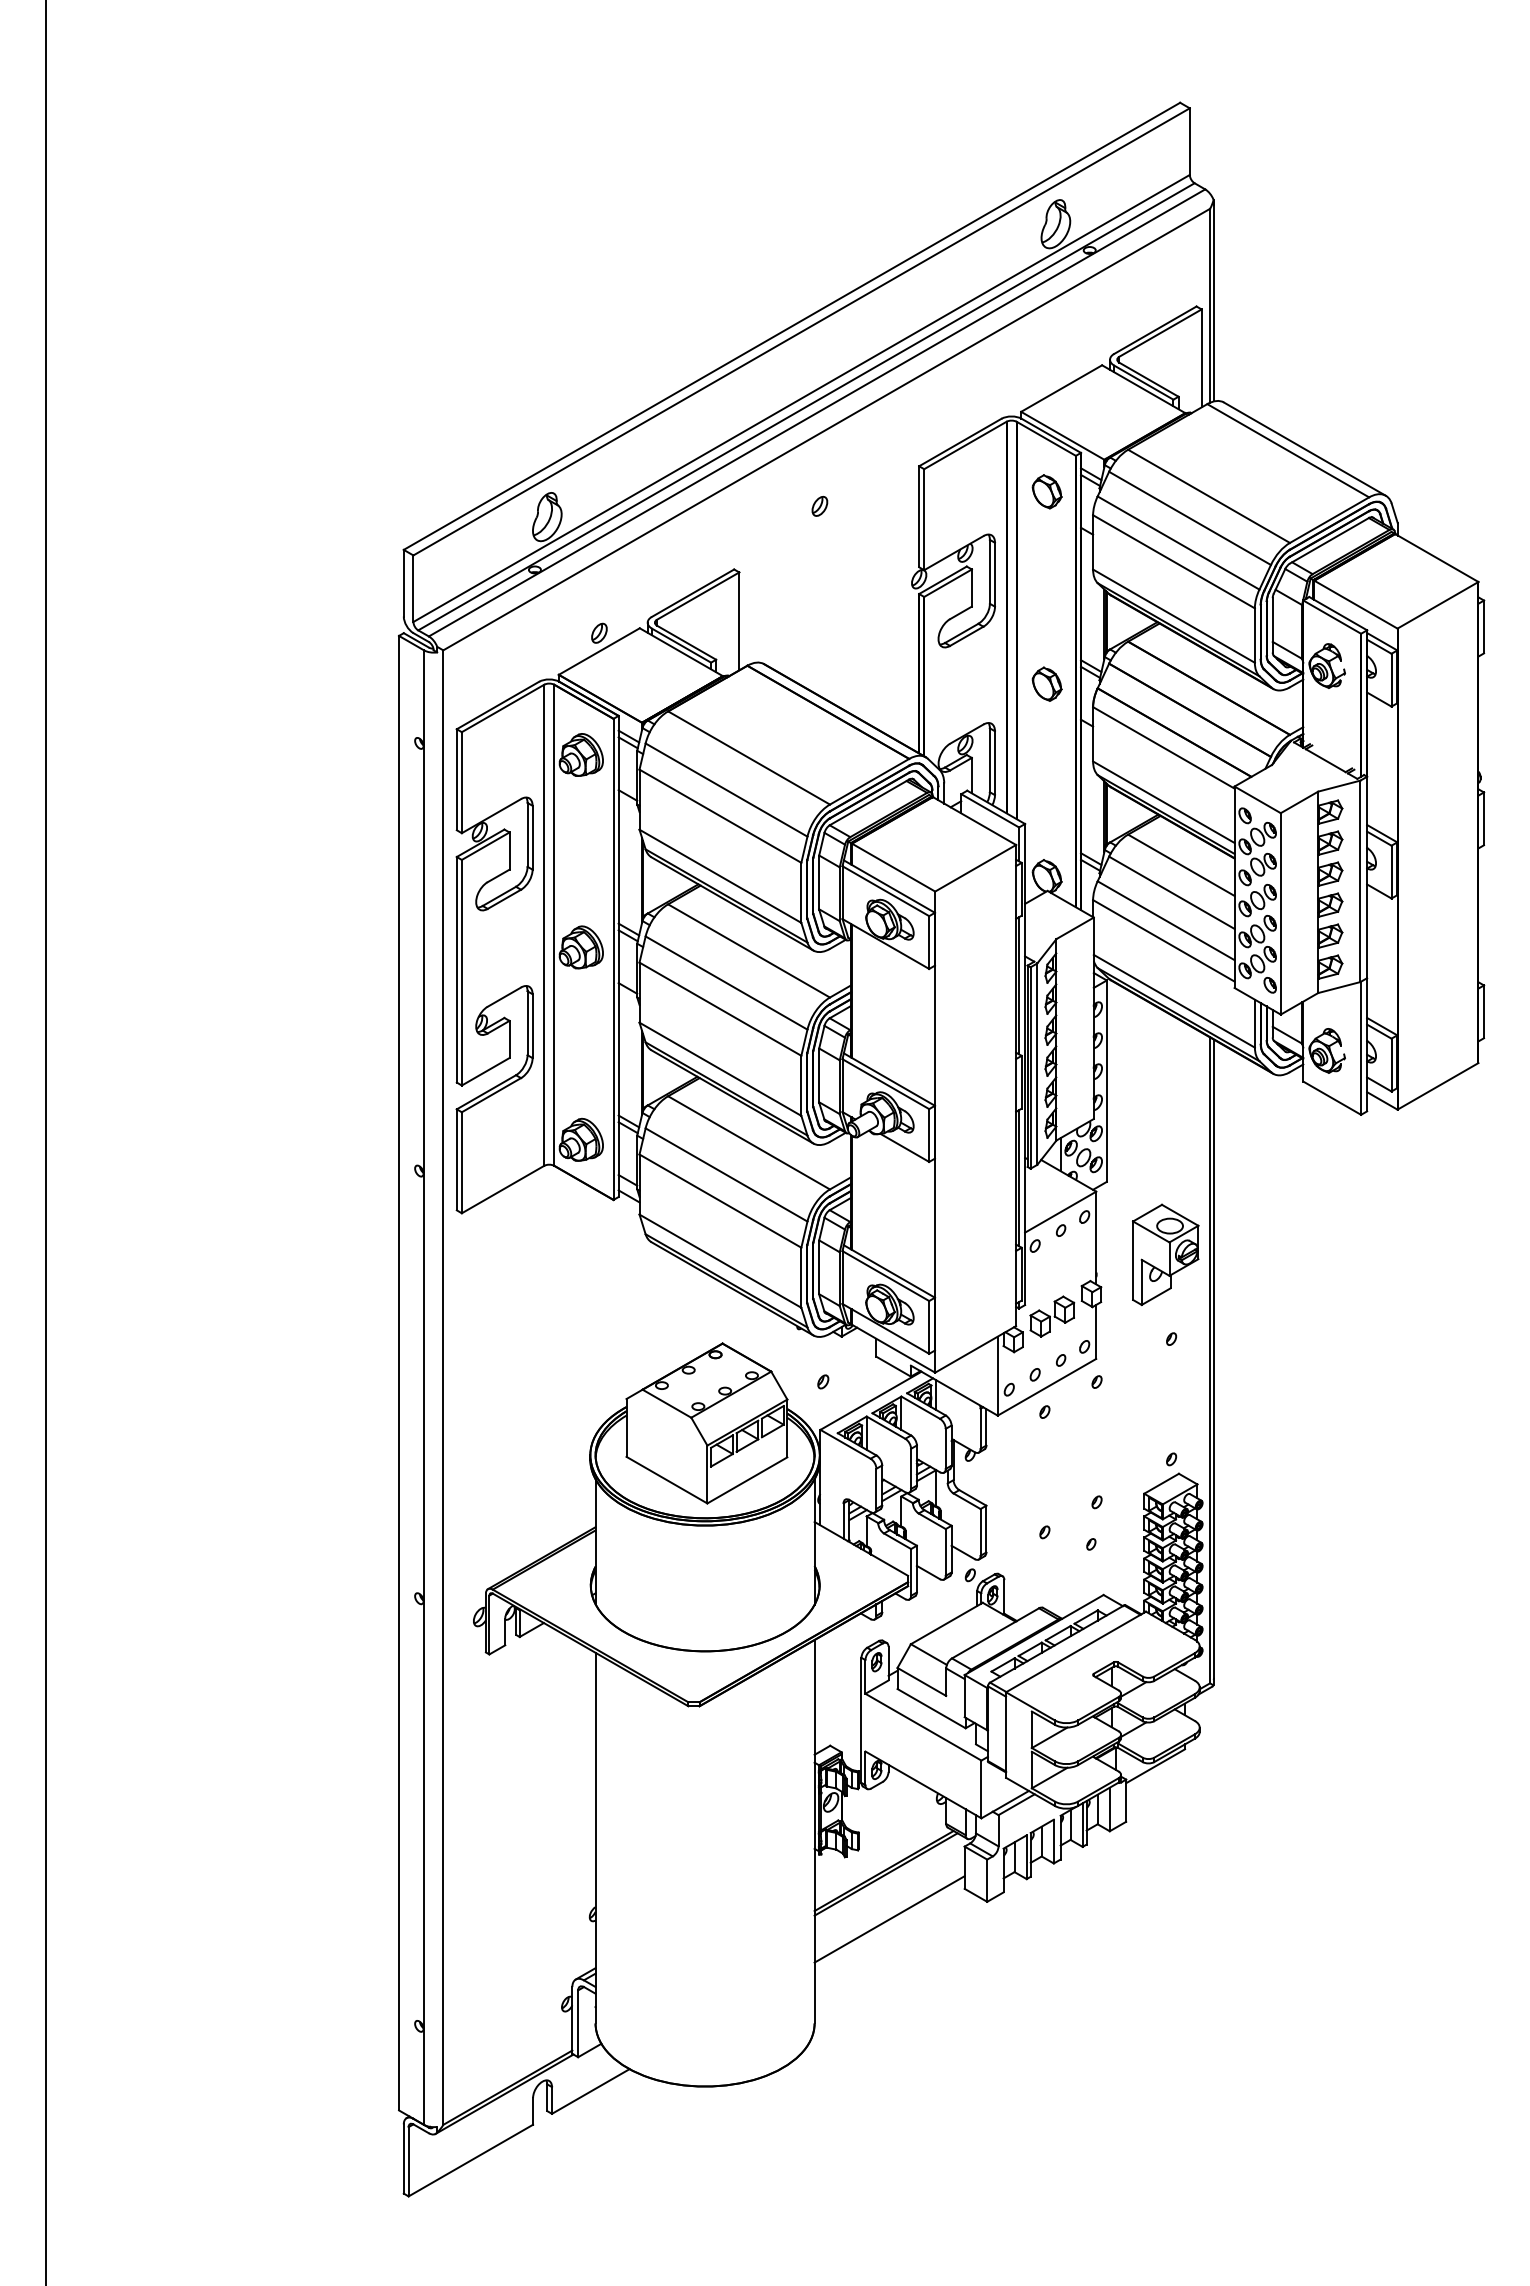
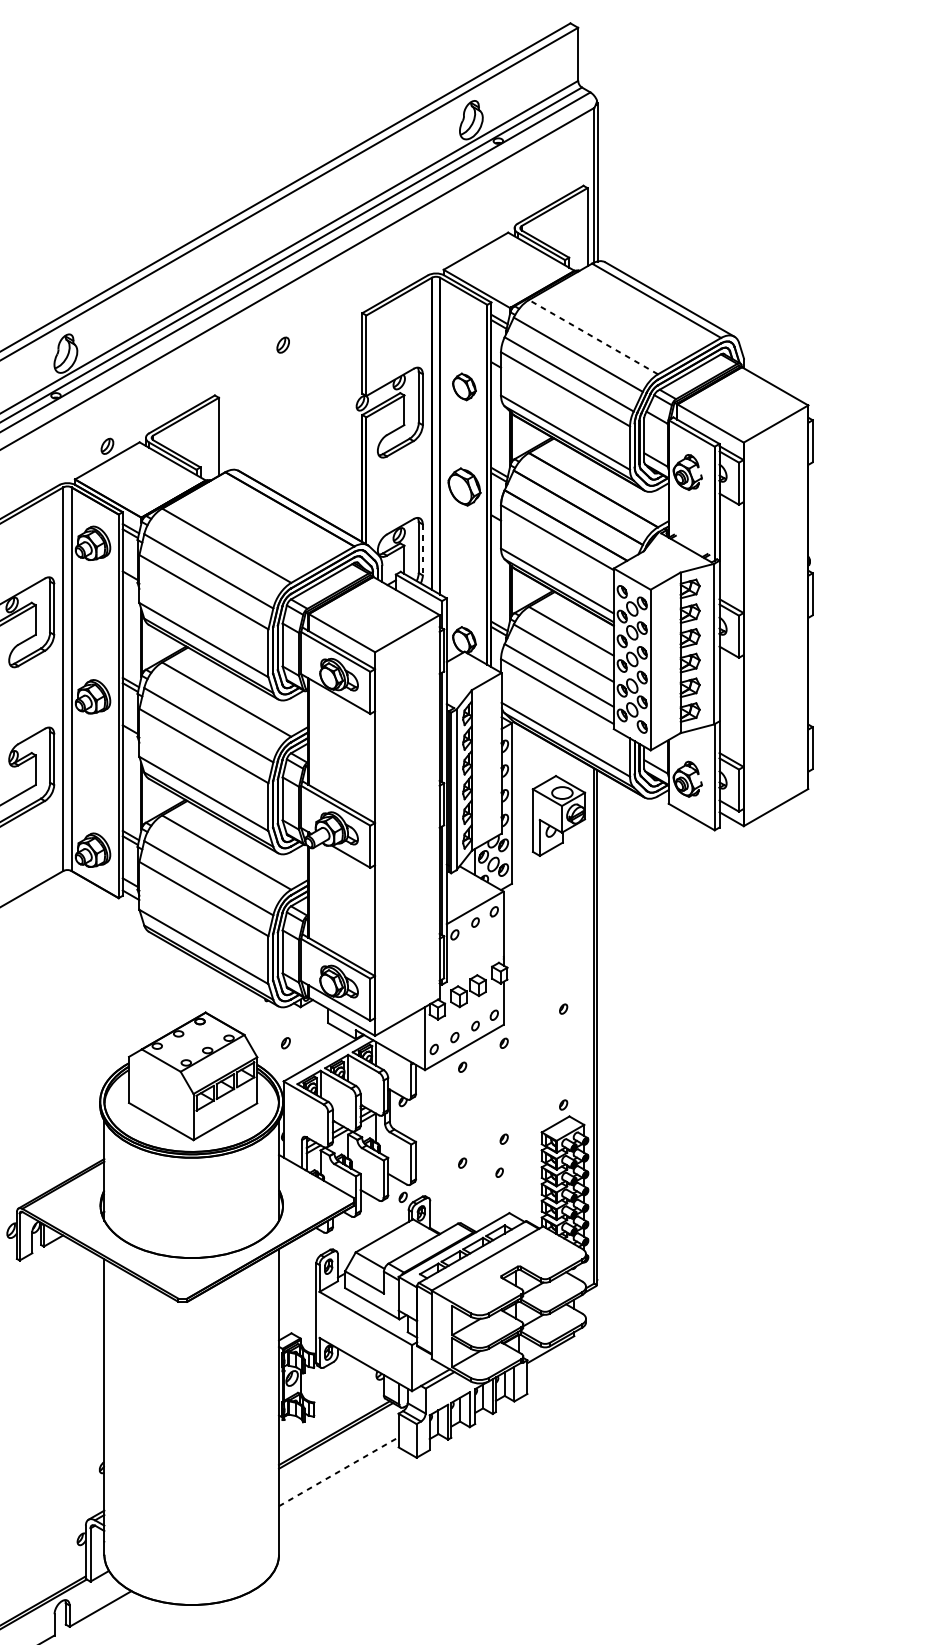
part: (1046, 491) -> (463, 386), moved
line: (1208, 496) -> (593, 337), solid -> dashed
part: (1046, 683) -> (463, 486), size x1.4
line: (994, 763) -> (422, 550), solid -> dashed
part: (1165, 1254) -> (558, 815), moved
line: (889, 1919) -> (338, 1471), solid -> dashed

